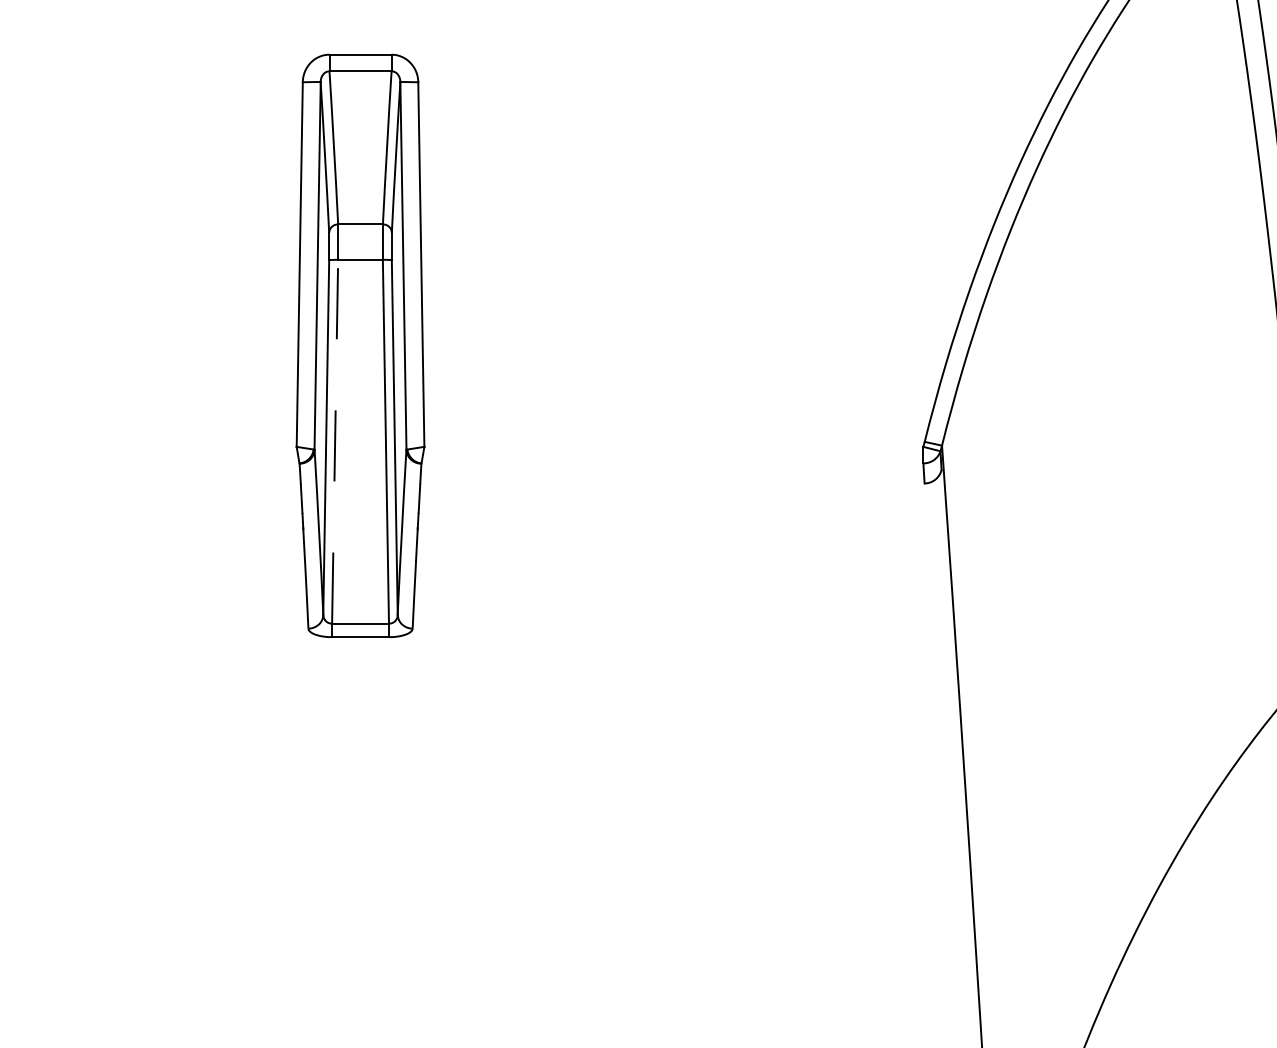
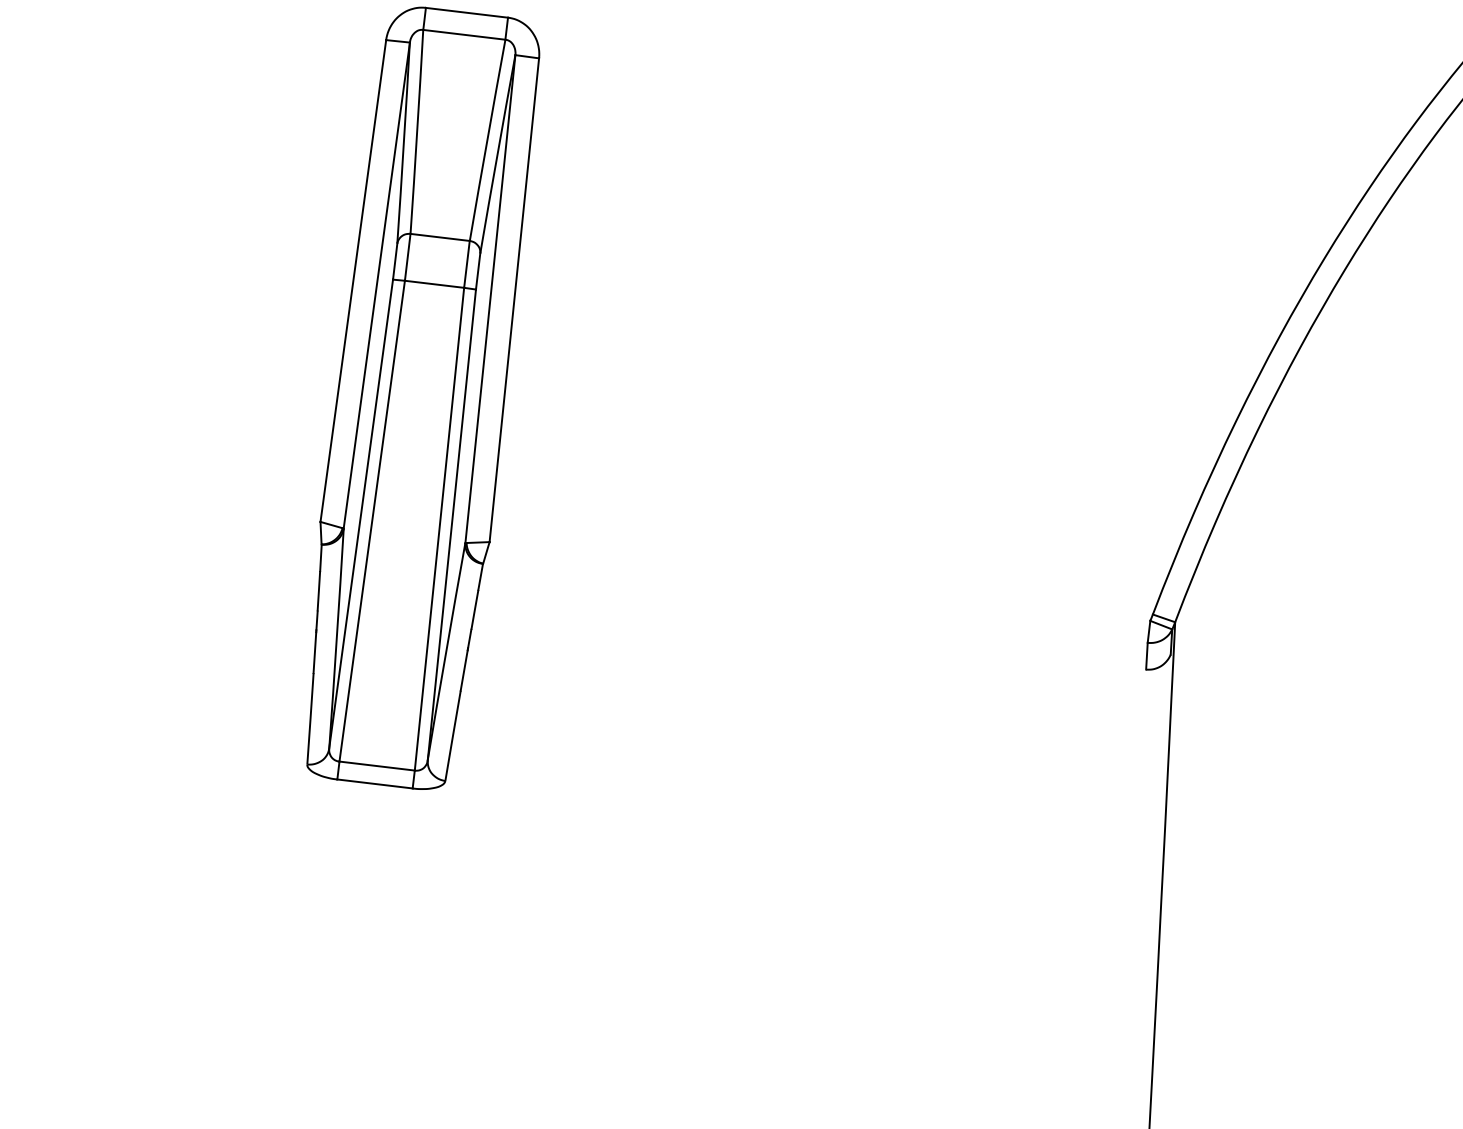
line: (335, 441) -> (372, 520), dashed -> solid

